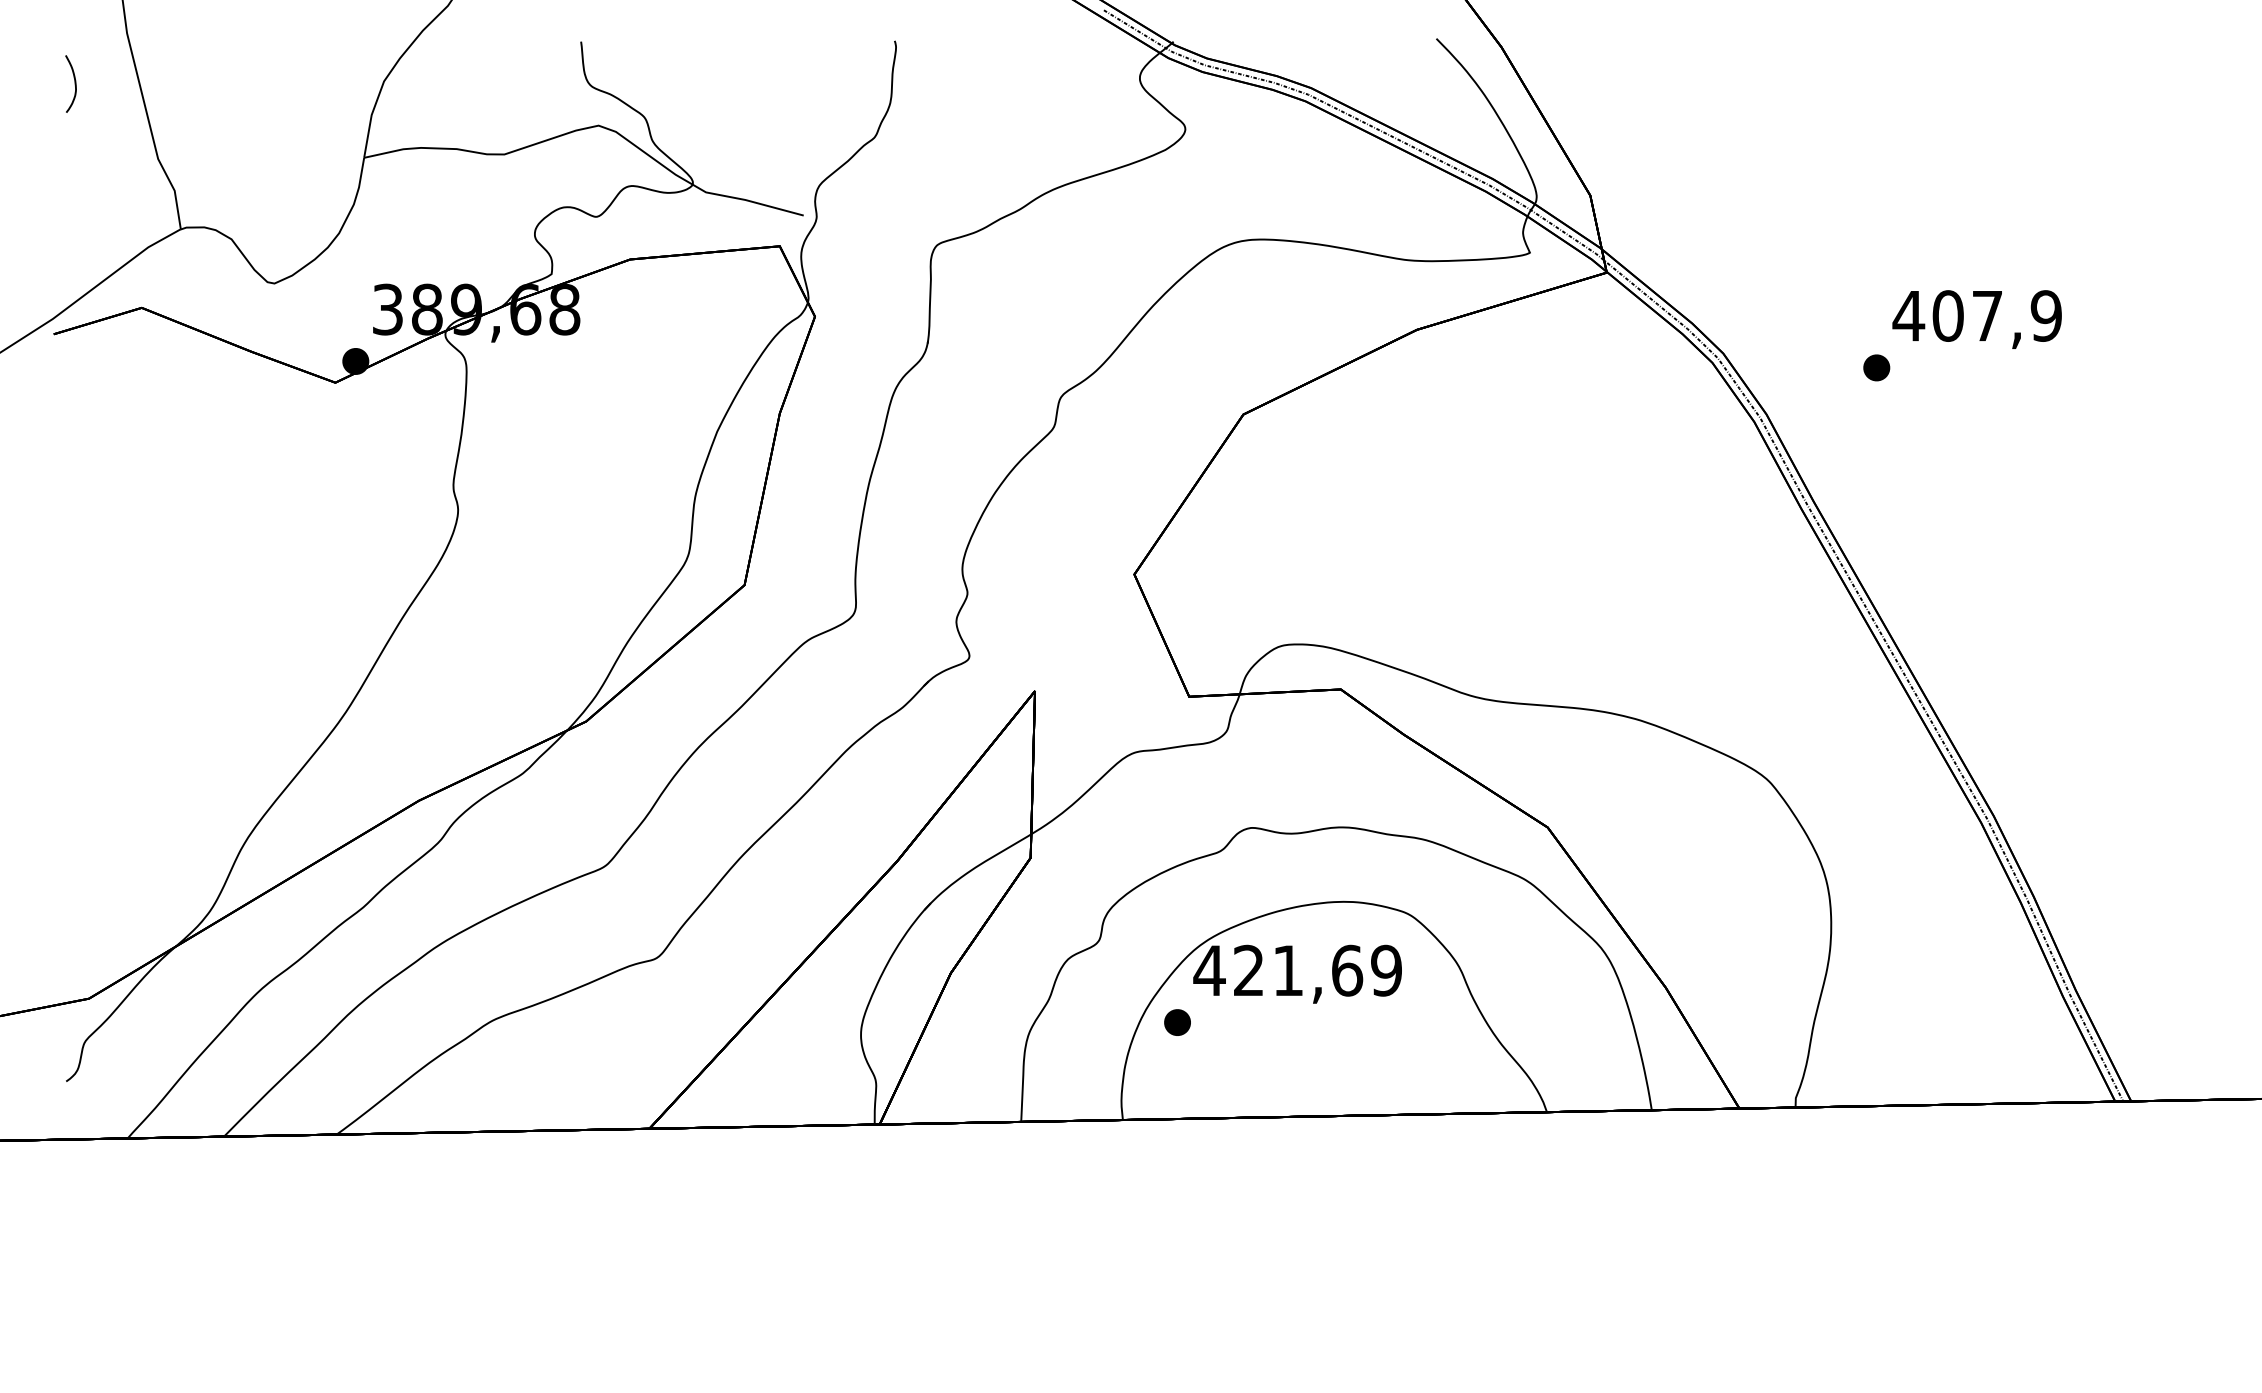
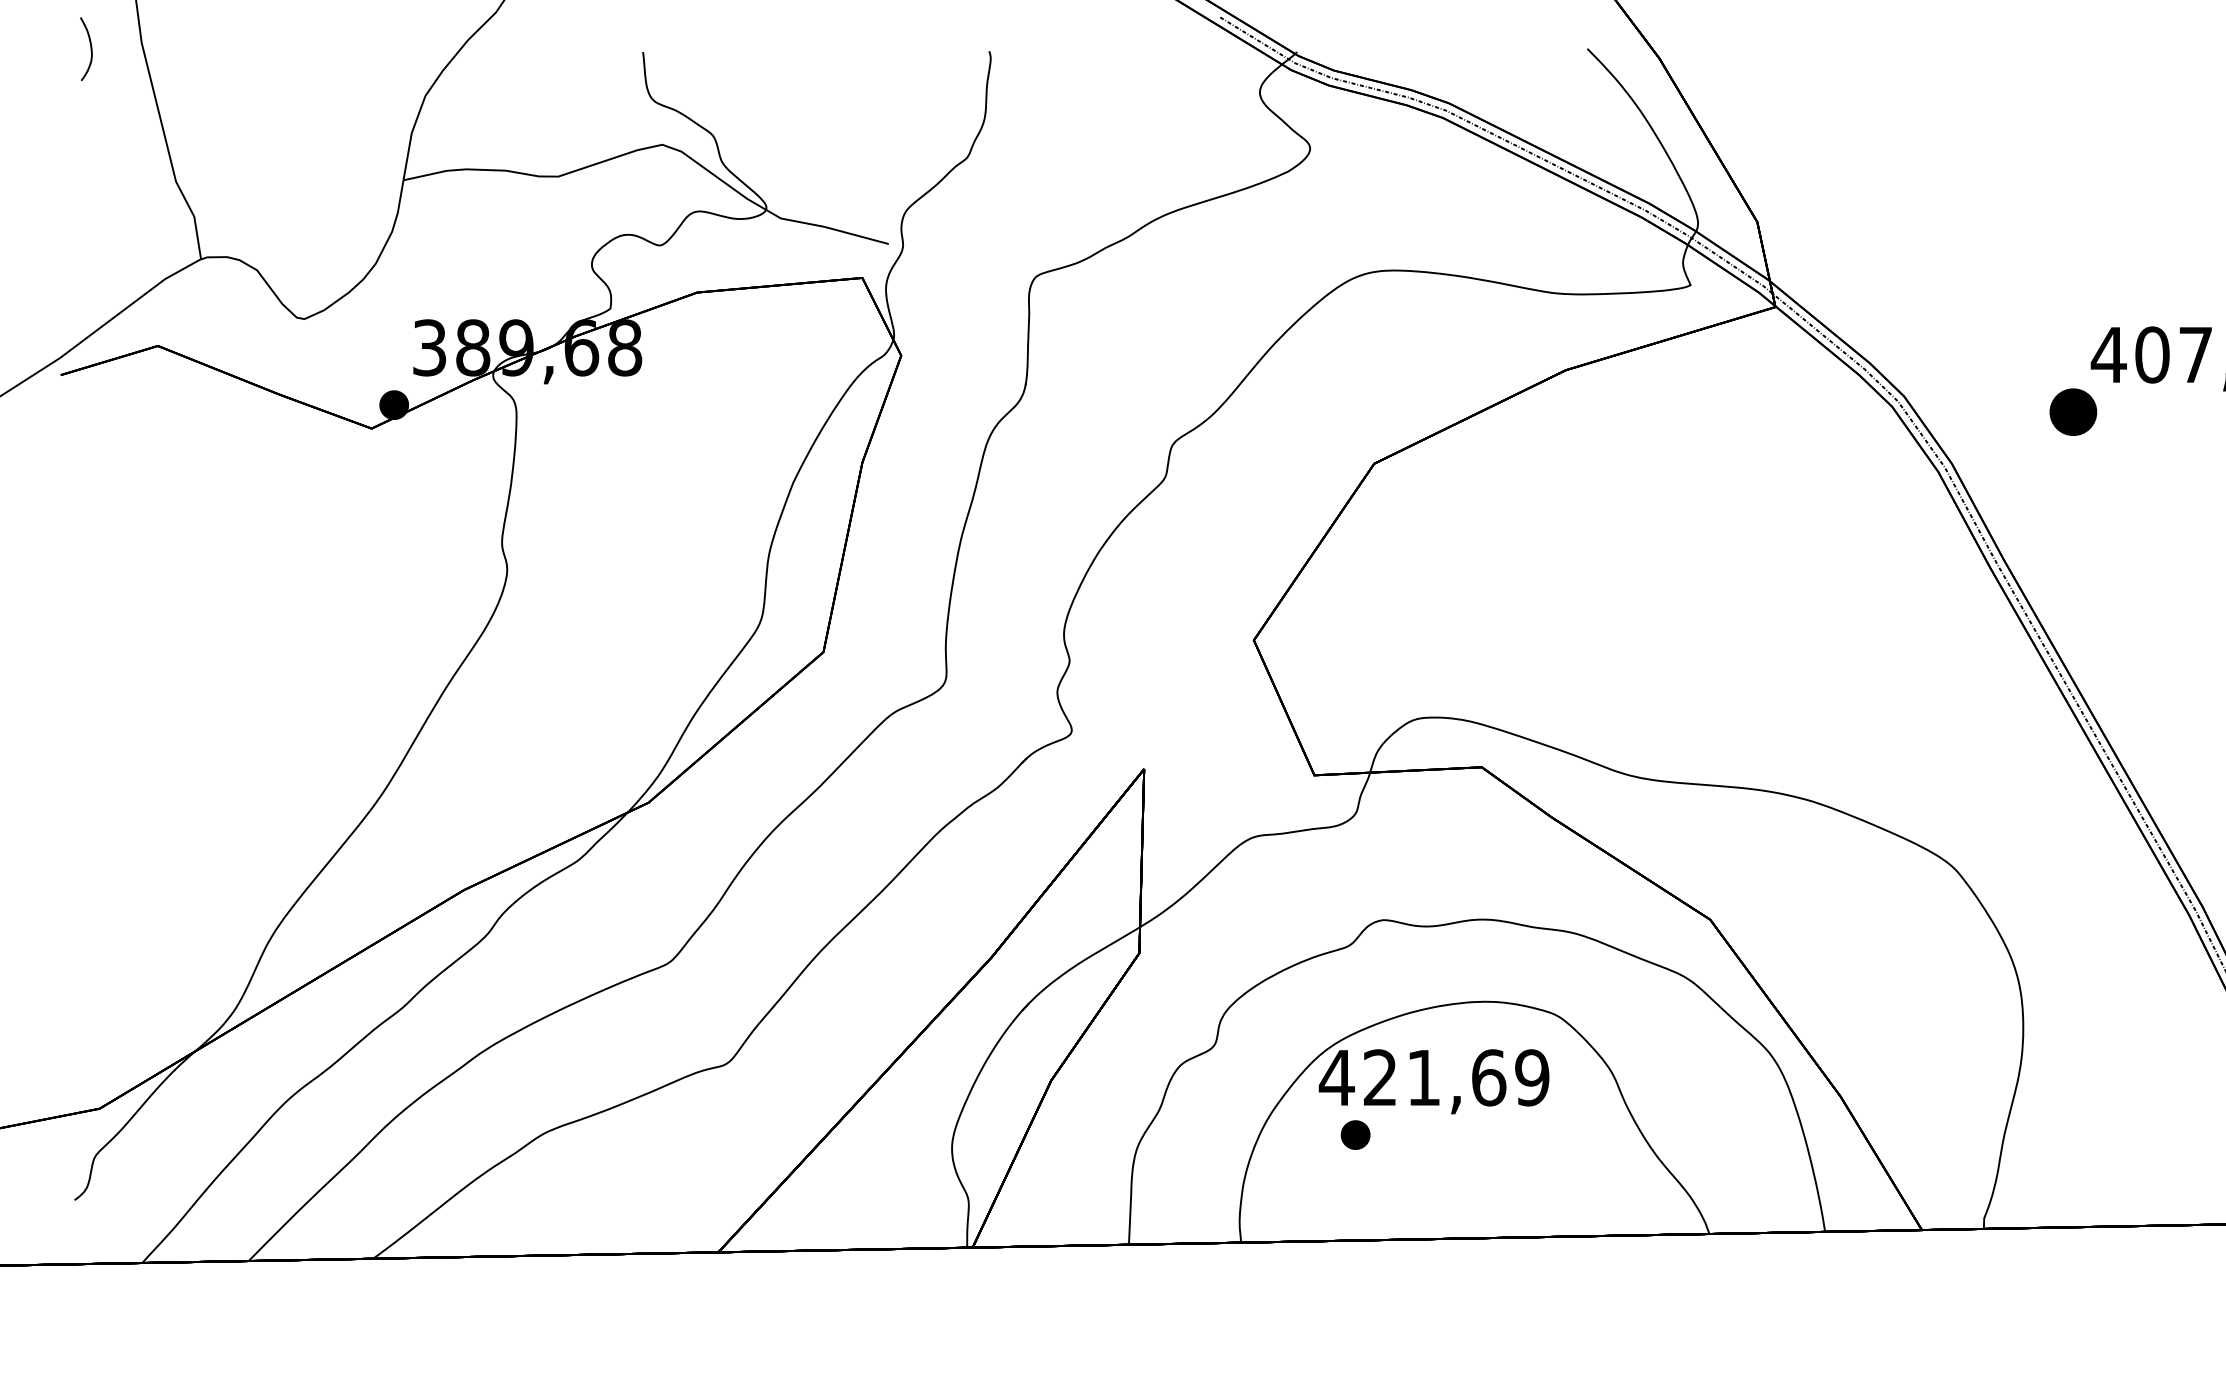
part: (70, 83) -> (85, 48), moved
part: (1876, 367) -> (2073, 411), size x1.6
part: (1177, 1022) -> (1355, 1134), moved

